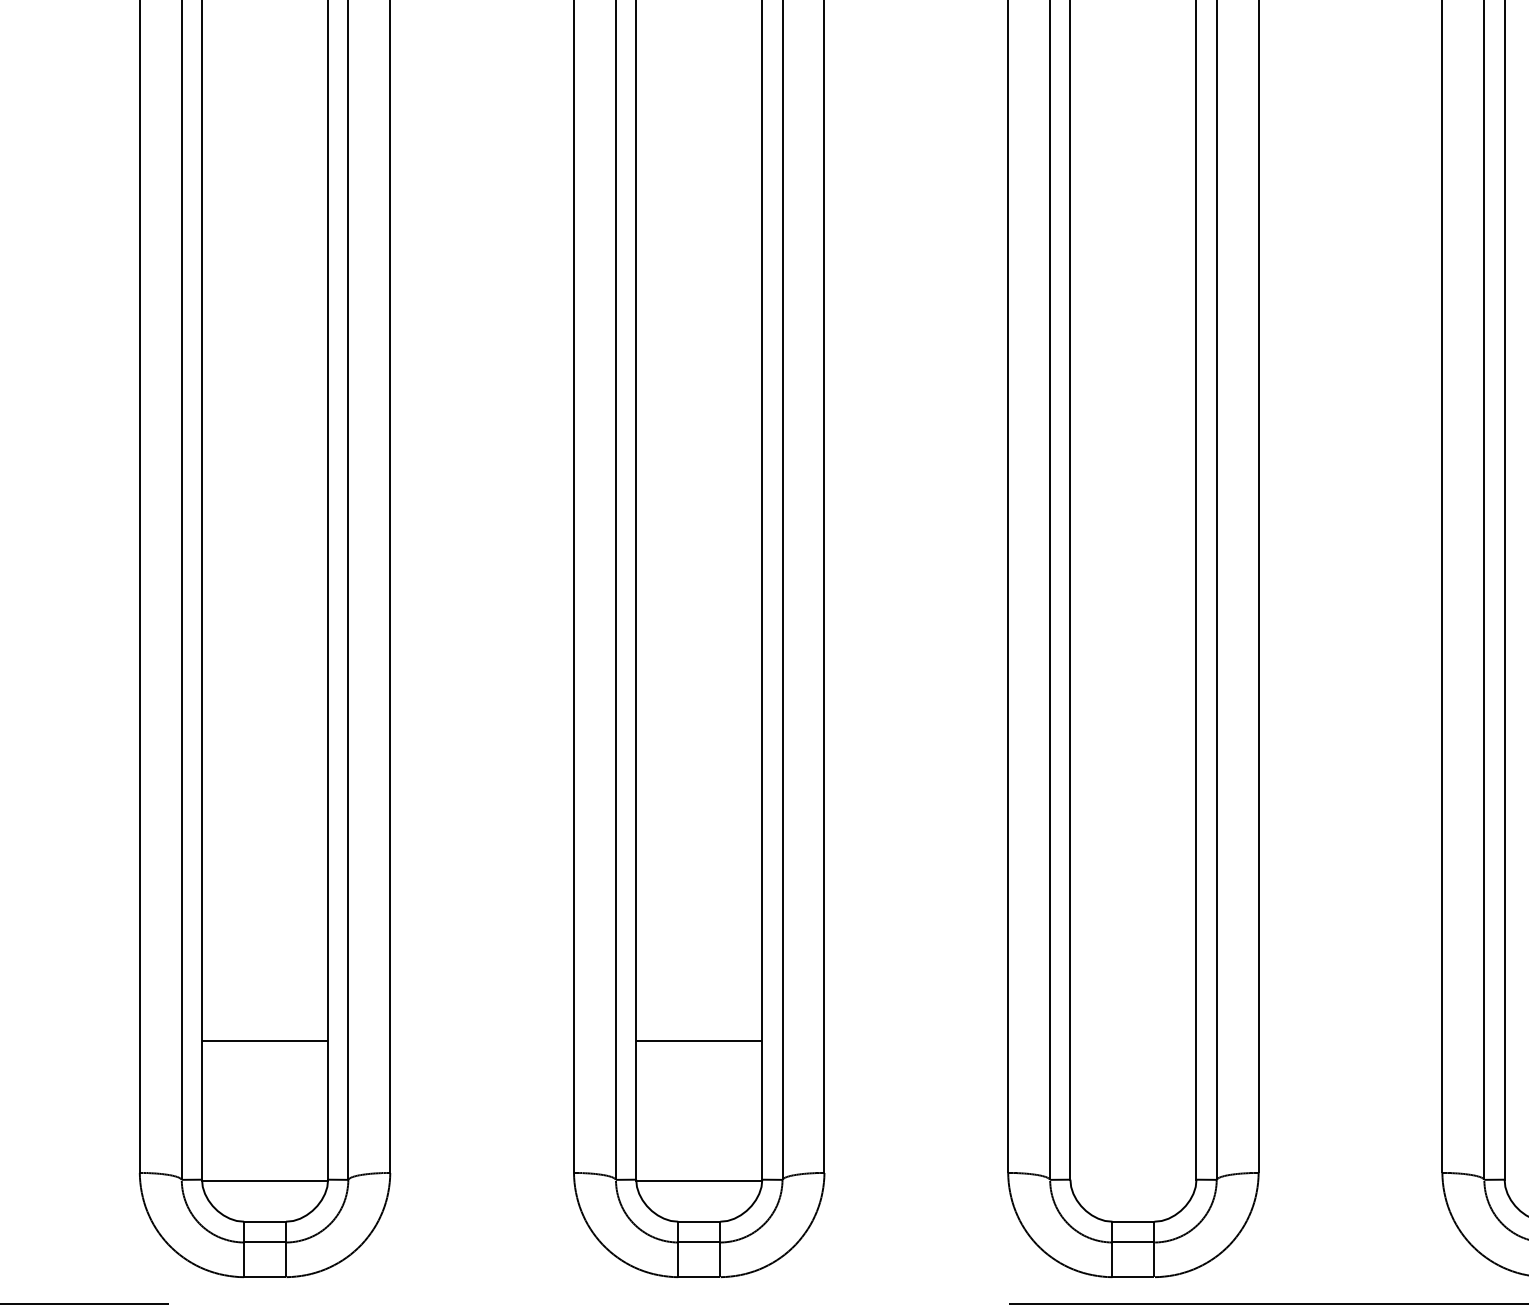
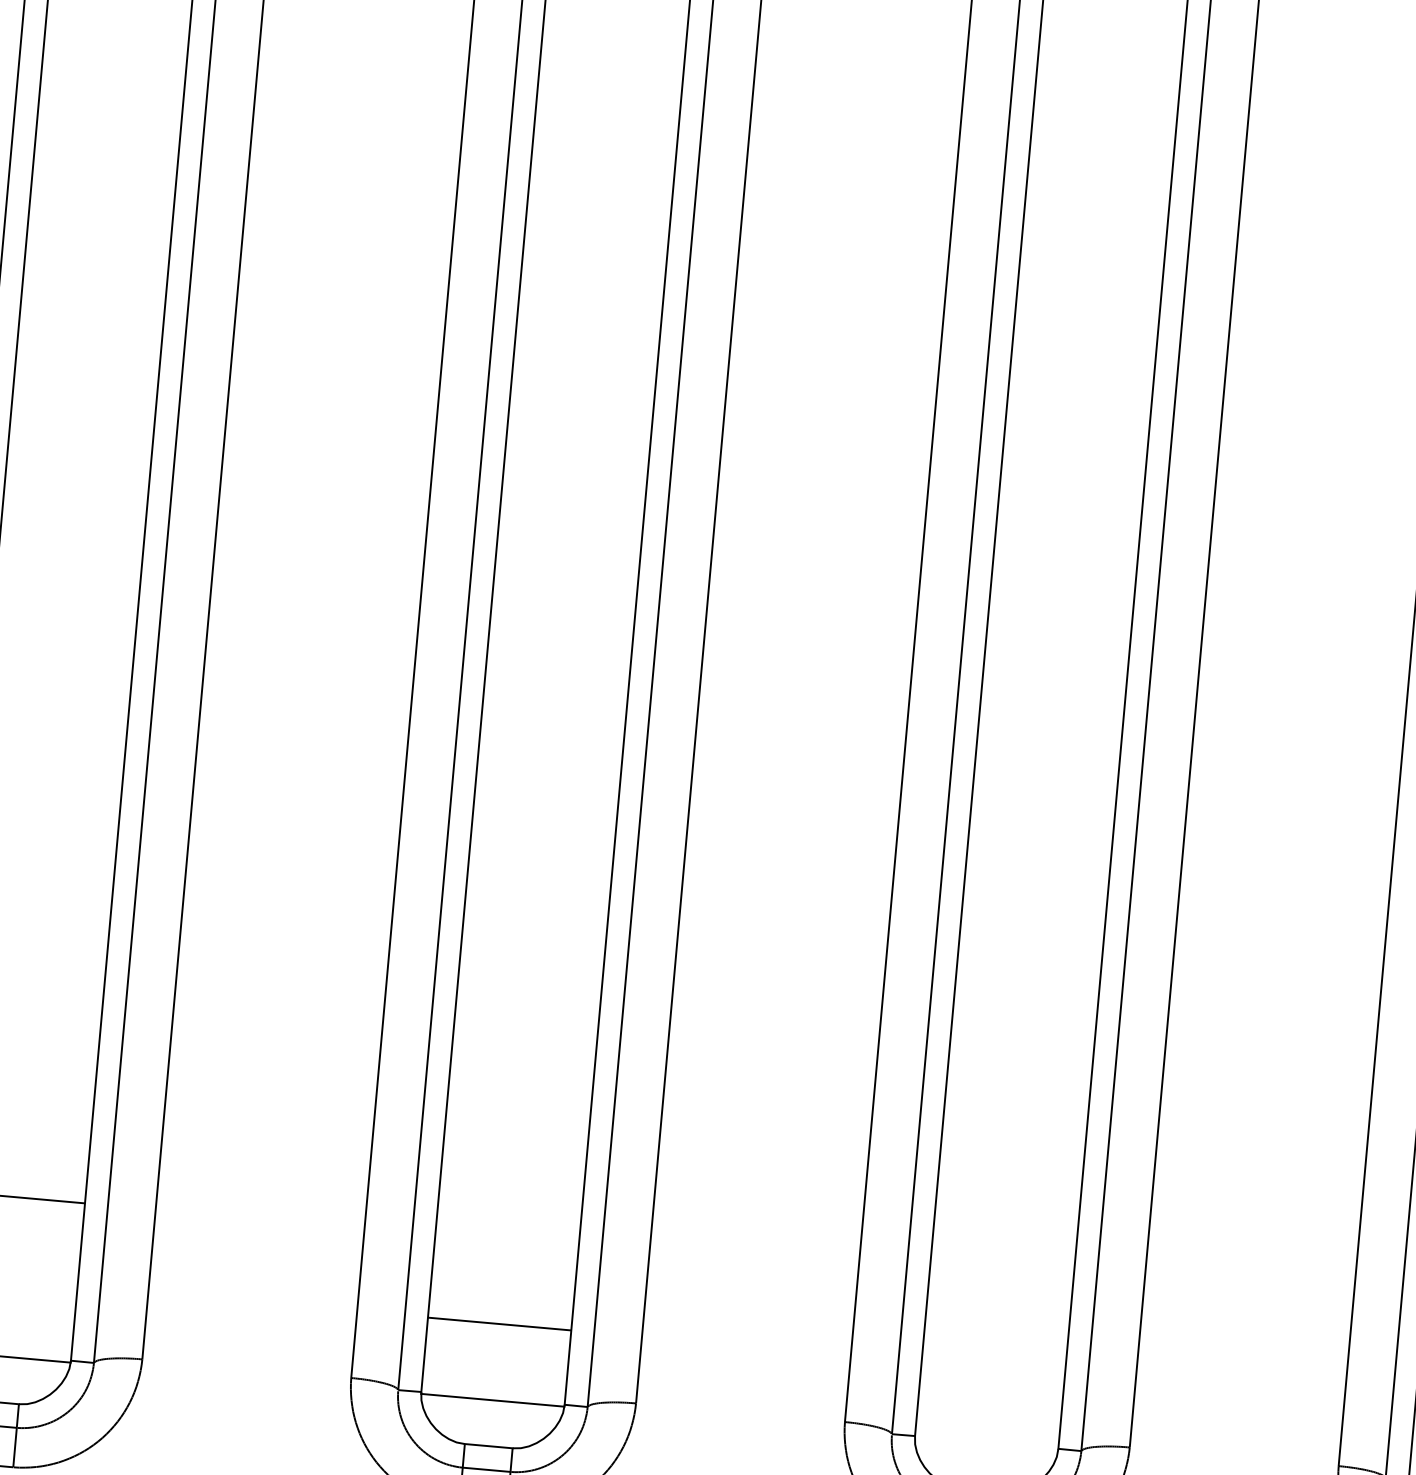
line: (699, 1041) -> (499, 1324), moved

